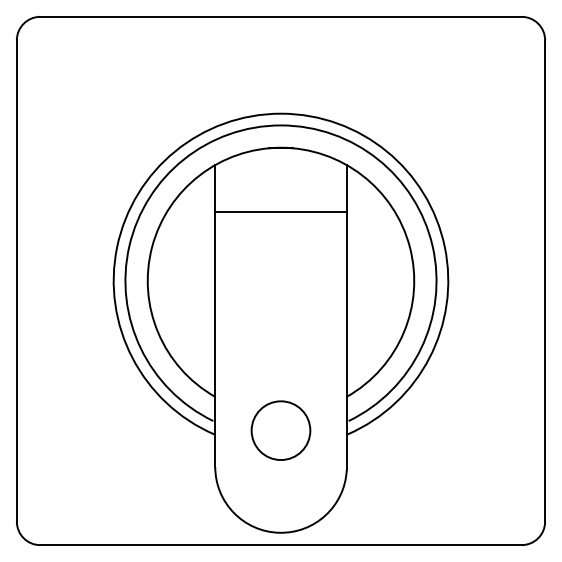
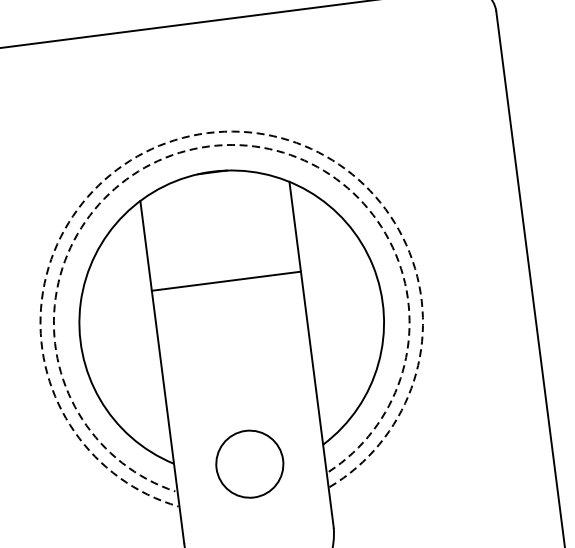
arc: (280, 113) -> (206, 132), solid -> dashed
arc: (281, 125) -> (209, 146), solid -> dashed
line: (280, 212) -> (225, 281), moved
circle: (280, 430) -> (249, 464), moved

